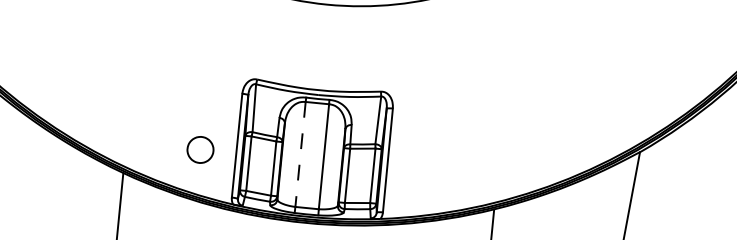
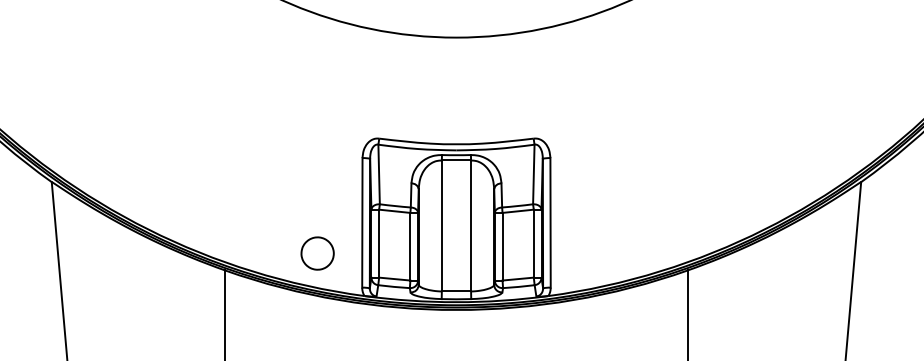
part: (200, 149) -> (317, 253), moved
line: (300, 154) -> (441, 226), dashed -> solid

